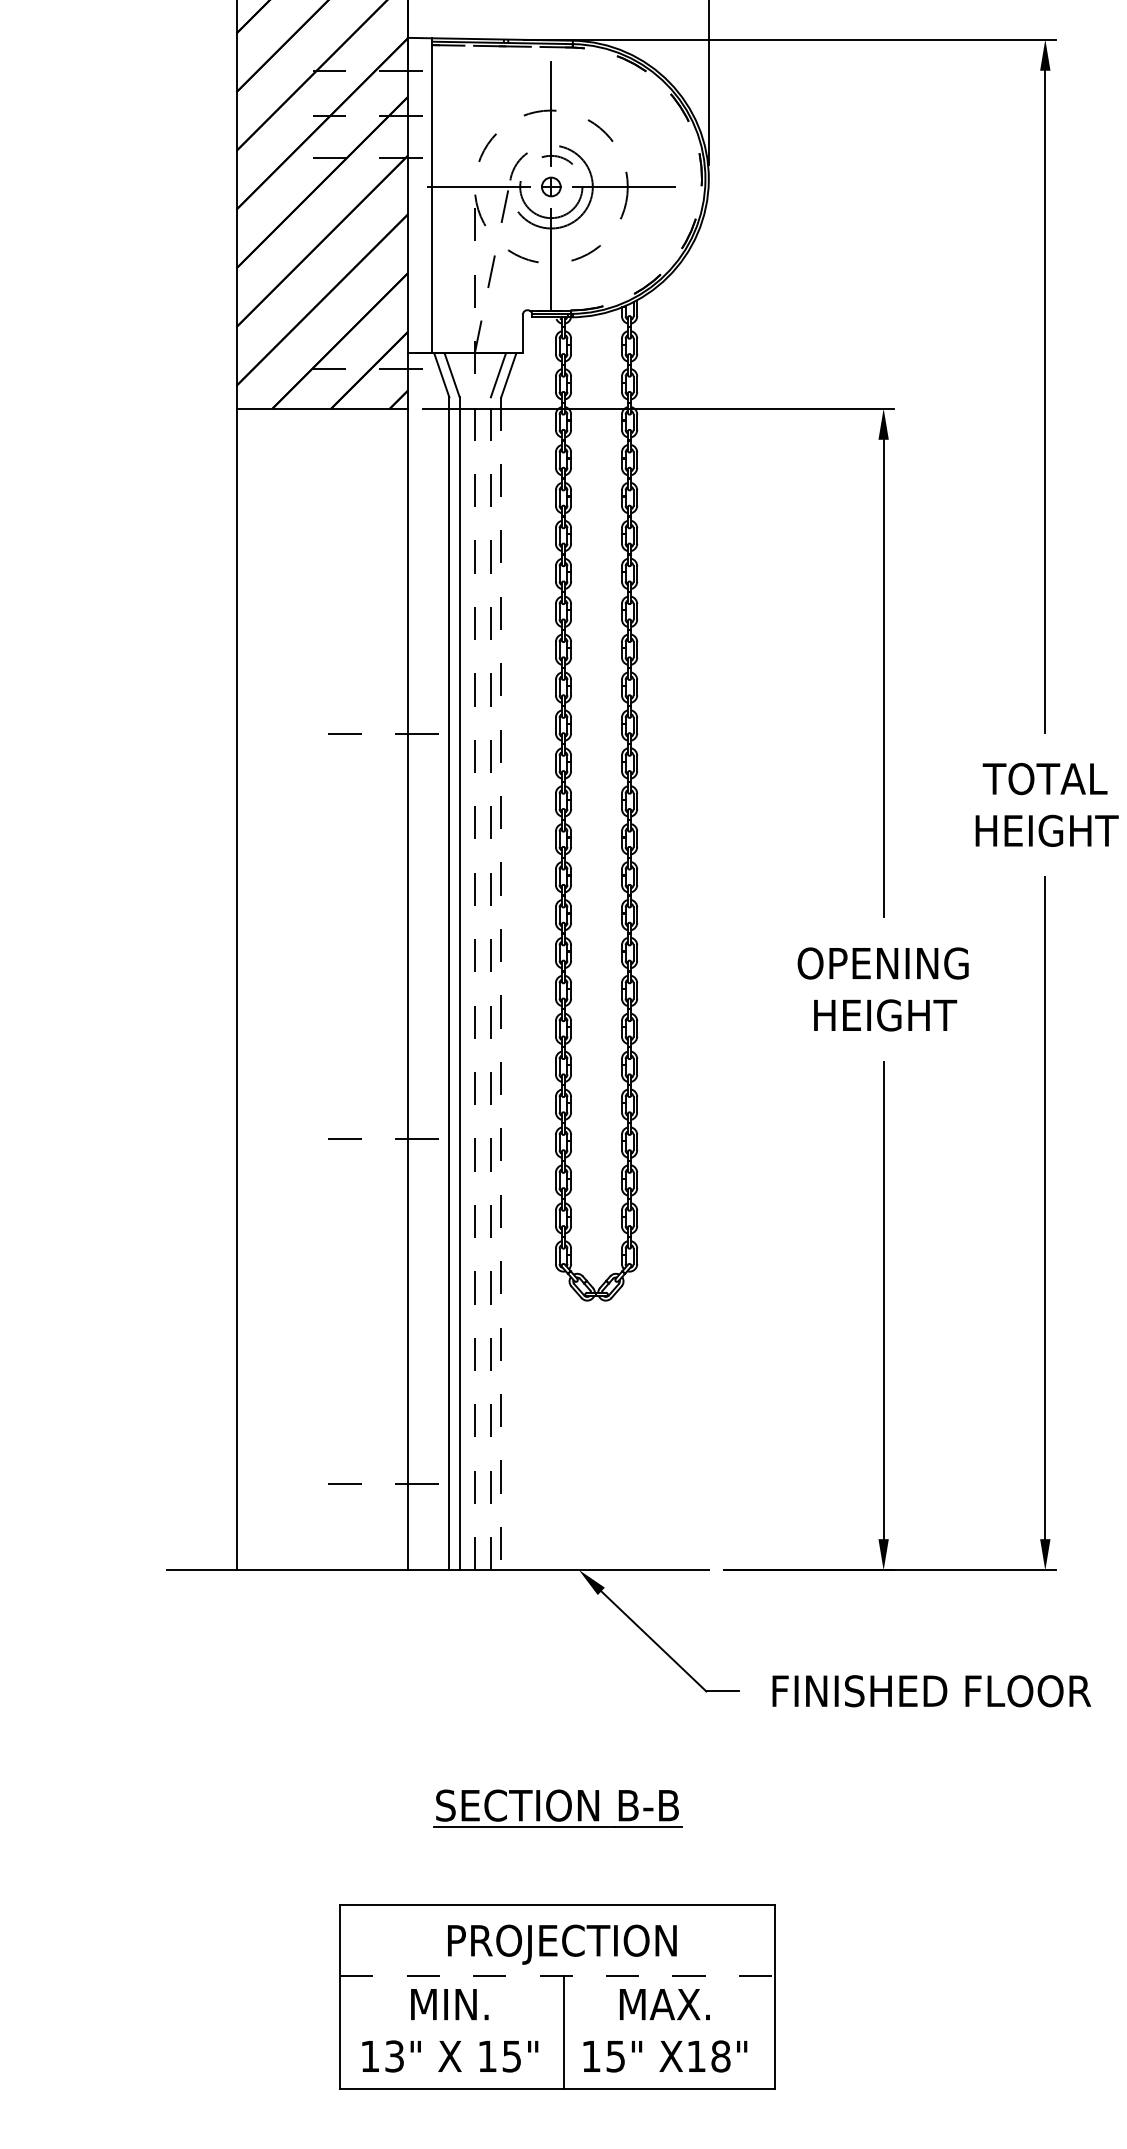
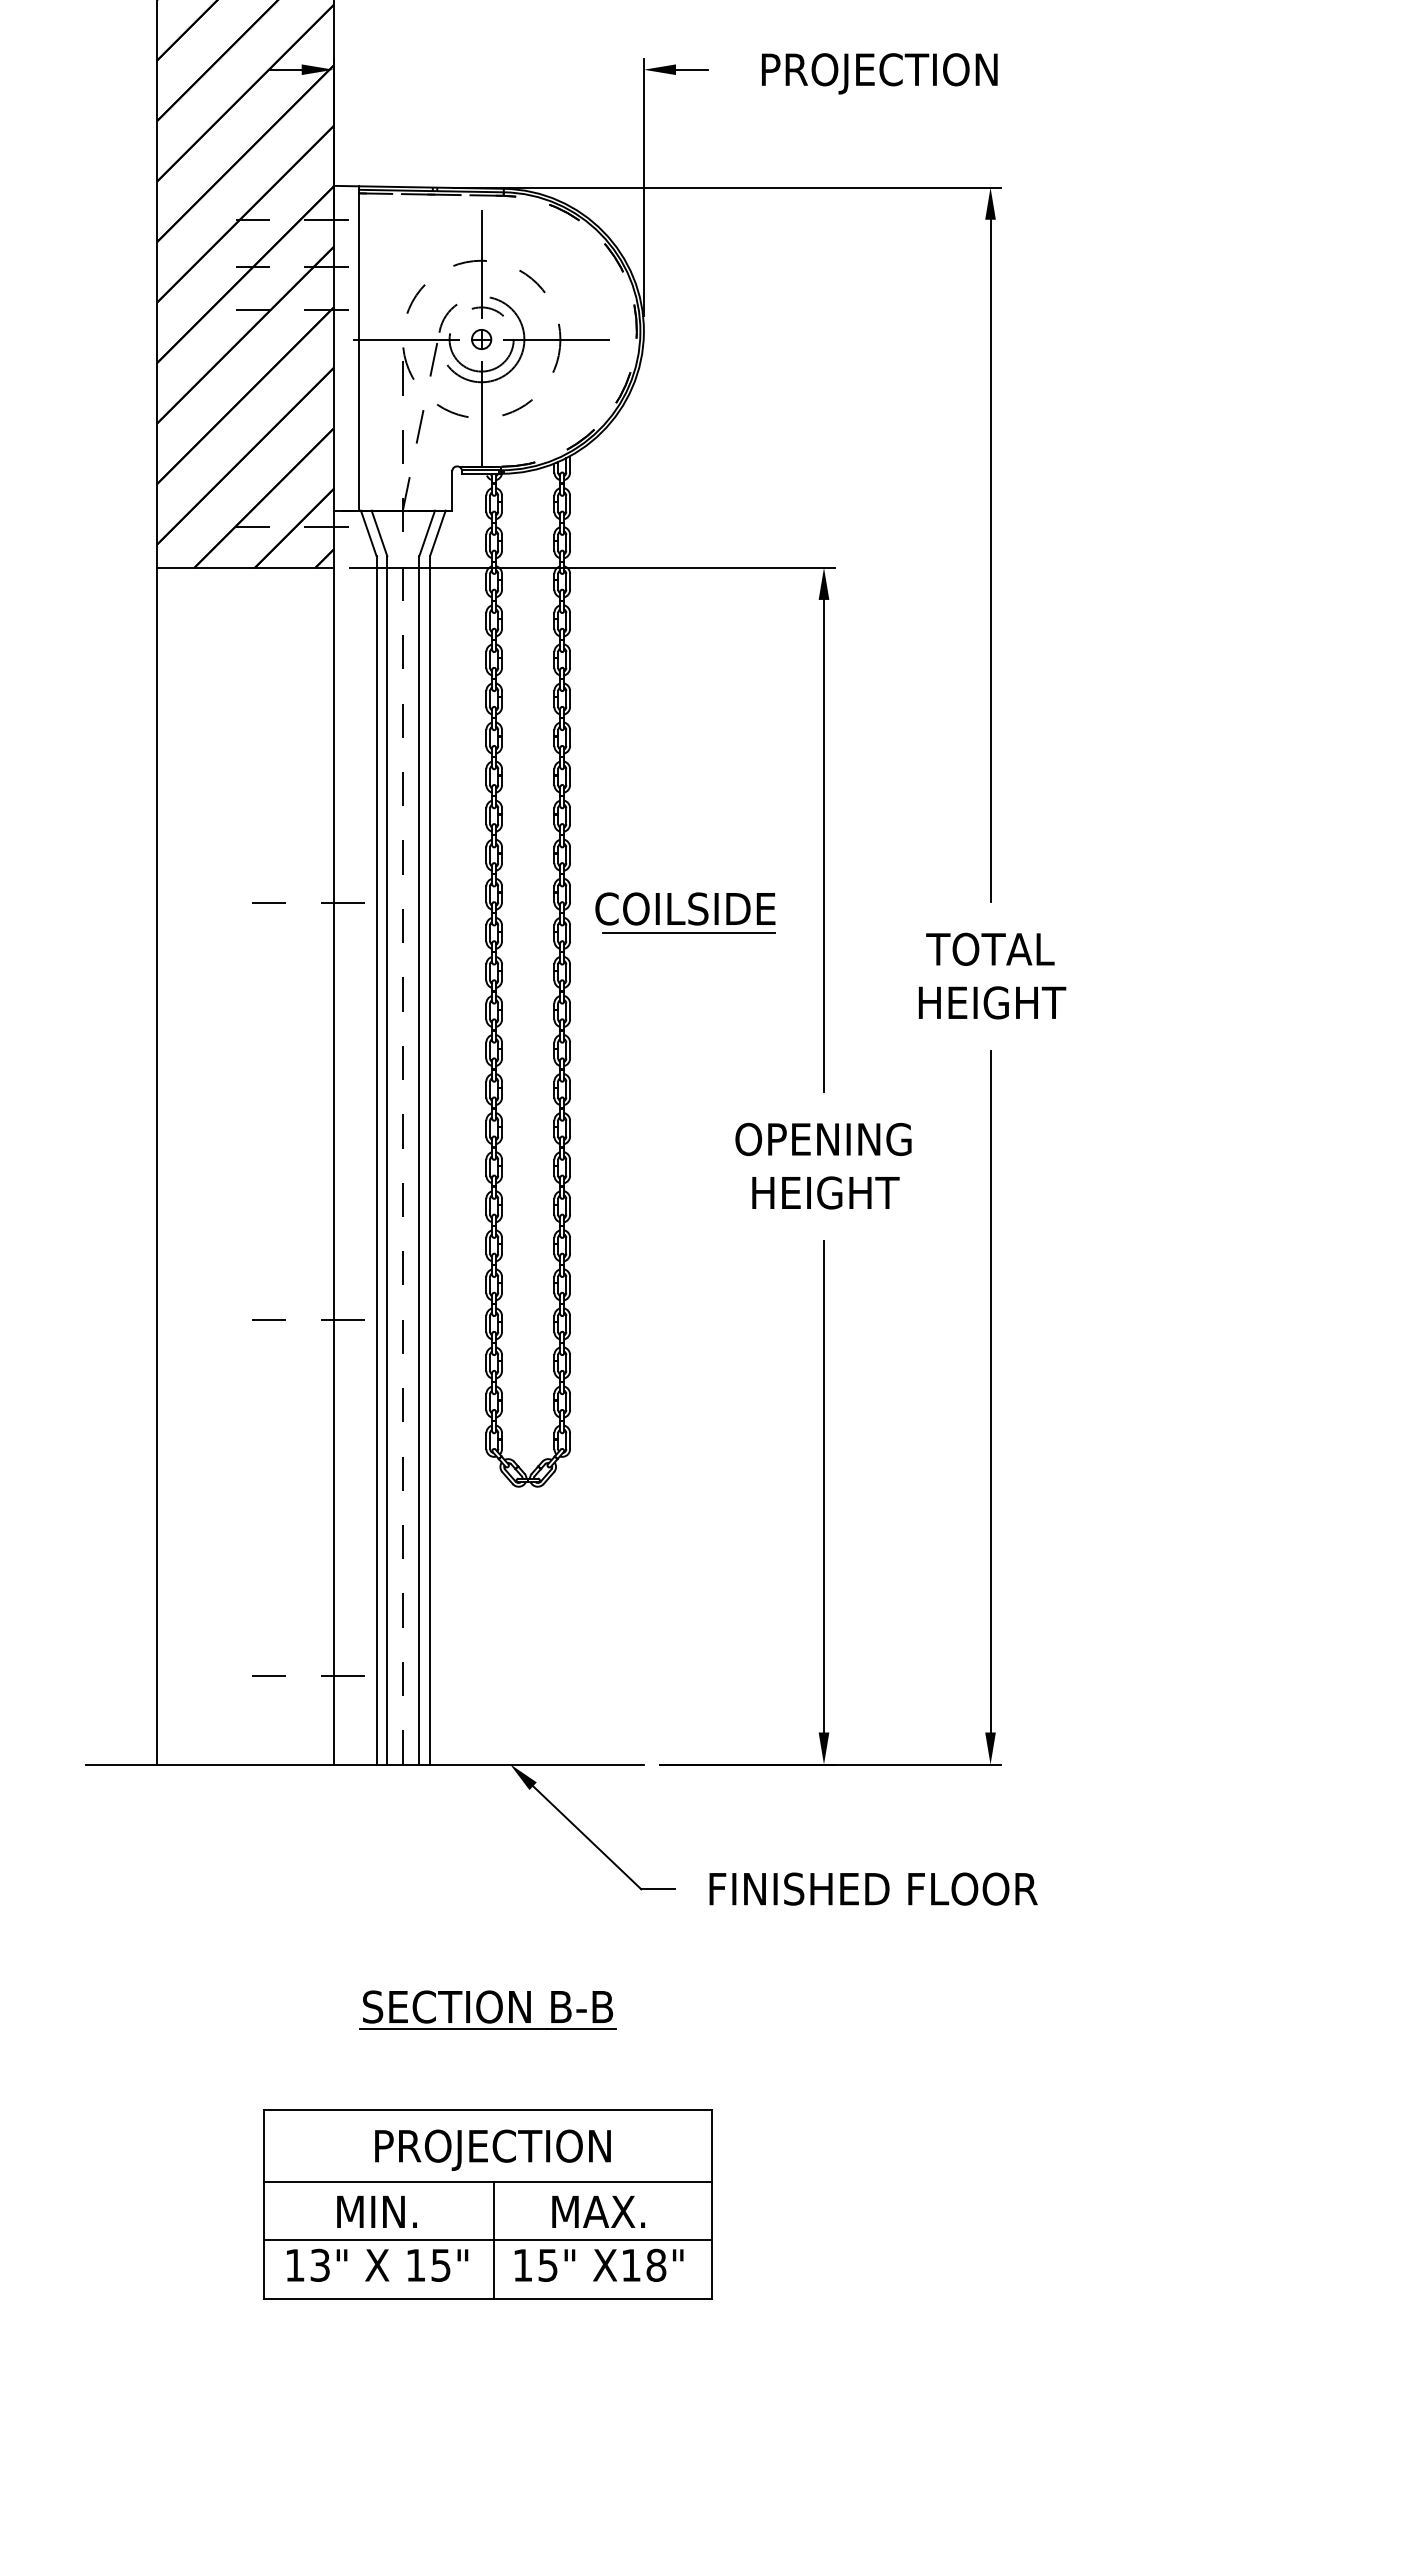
part: (754, 738) -> (690, 907), added
line: (490, 982) -> (419, 1159), dashed -> solid
line: (501, 983) -> (430, 1160), dashed -> solid
line: (557, 1975) -> (487, 2182), dashed -> solid
line: (557, 2032) -> (487, 2240), added

